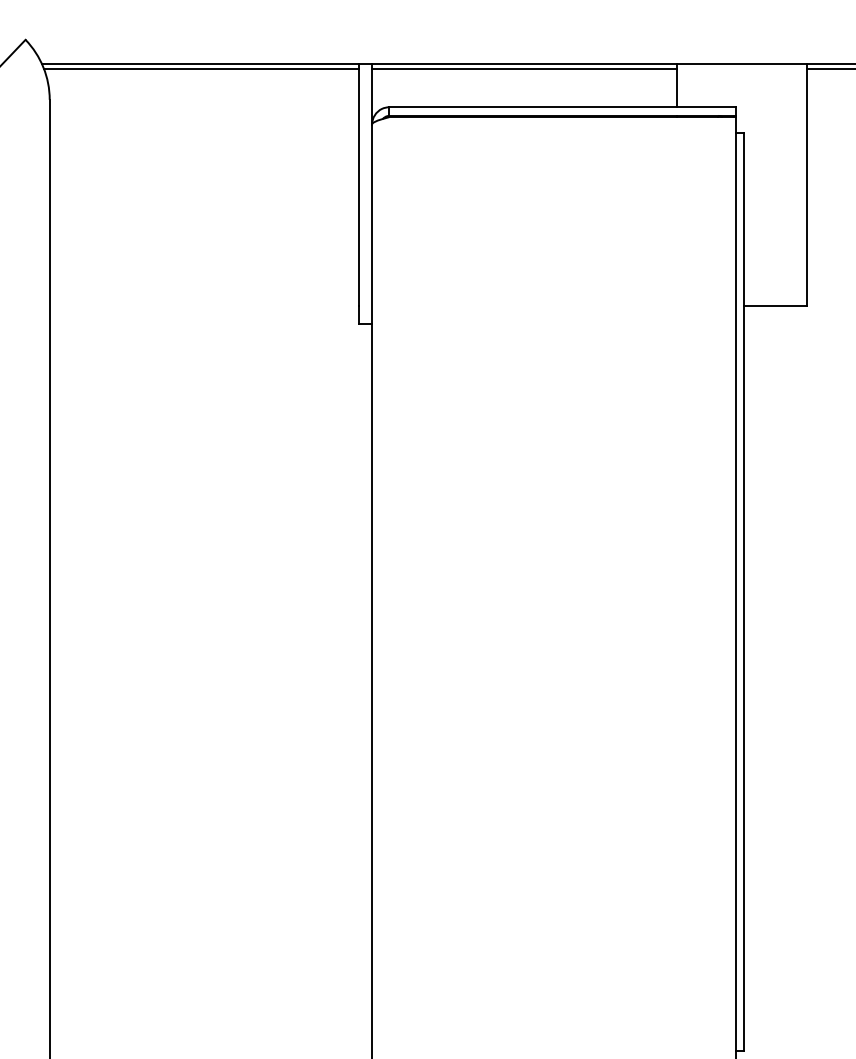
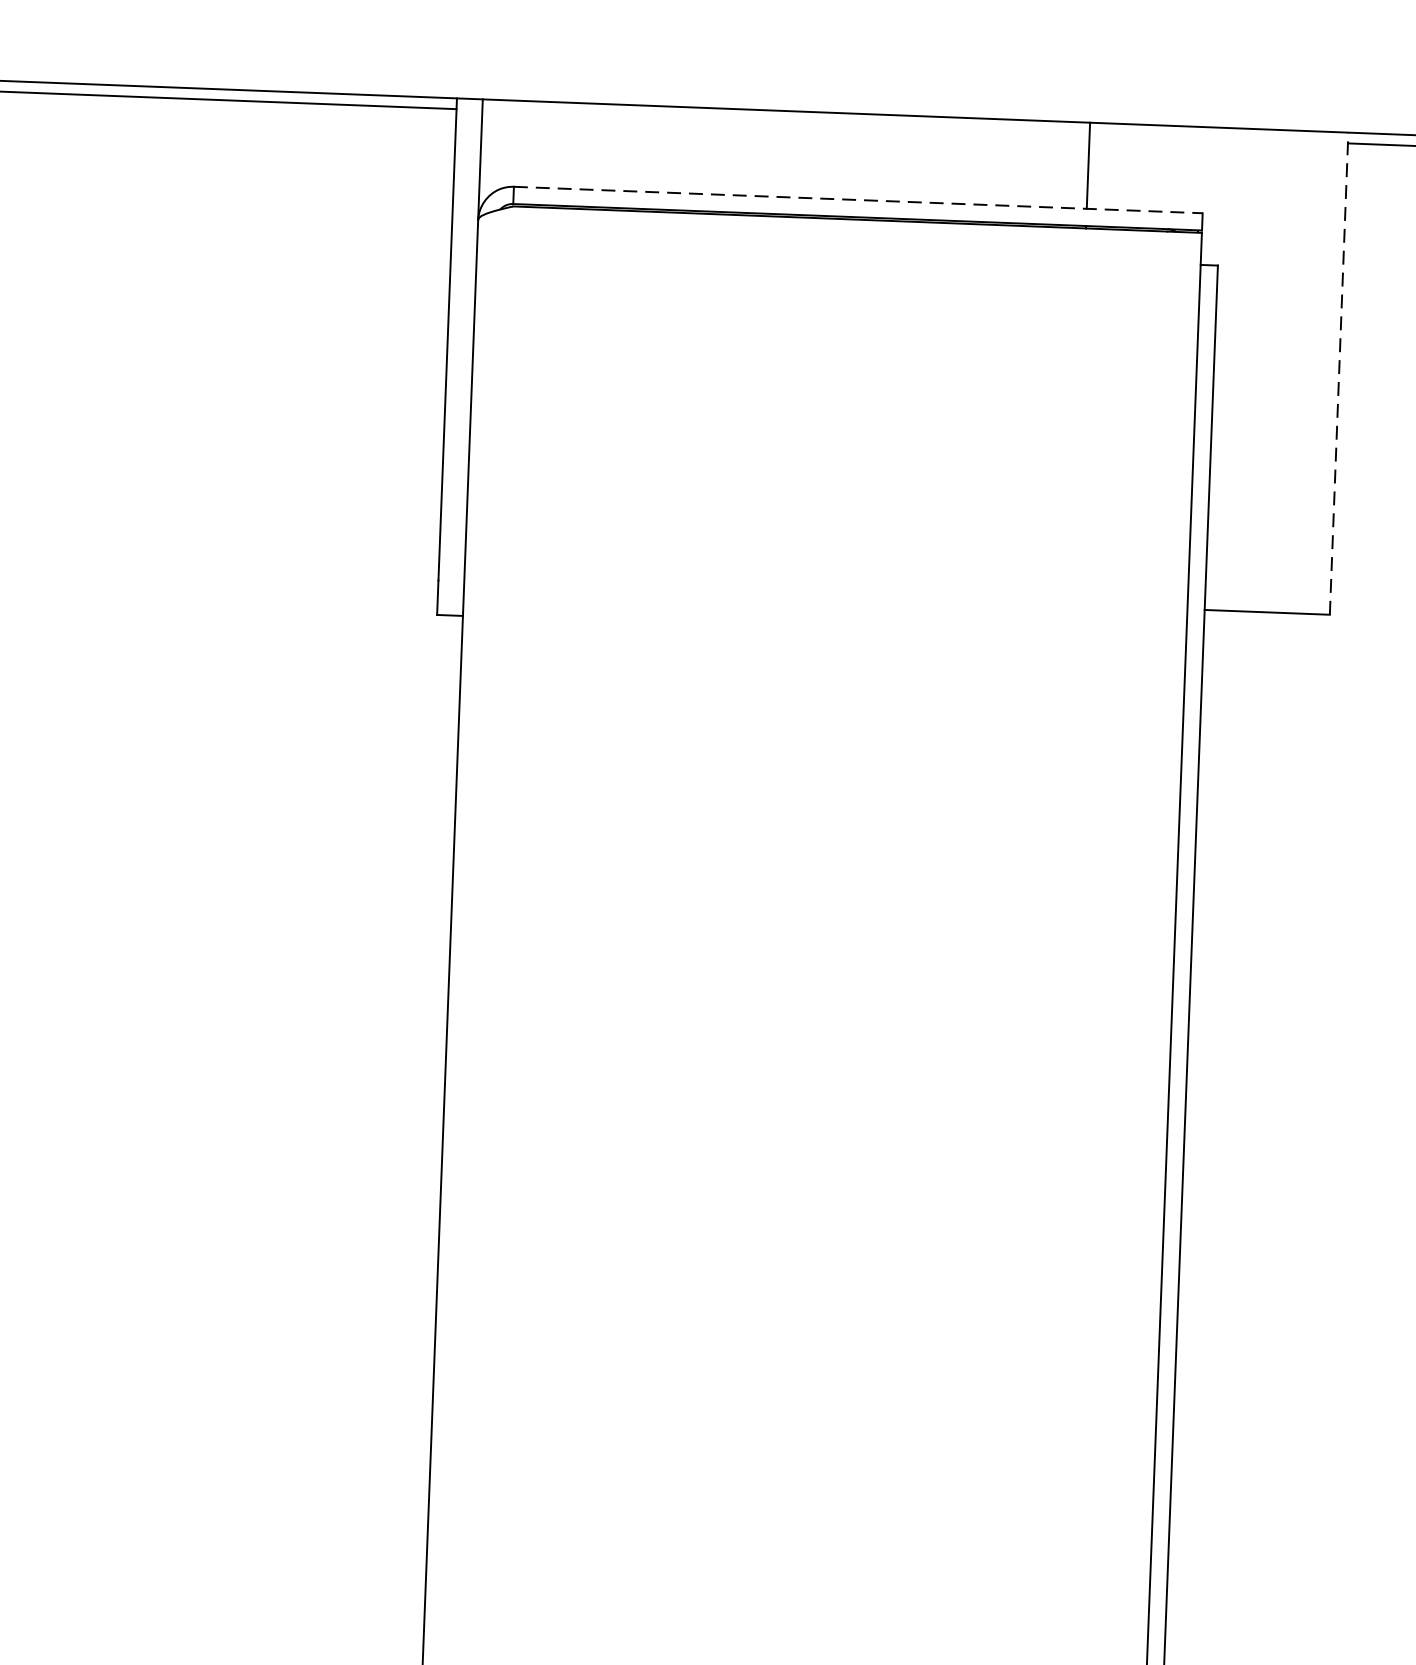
line: (524, 69) -> (785, 121), removed
line: (562, 107) -> (858, 200), solid -> dashed
line: (807, 184) -> (1339, 372), solid -> dashed

